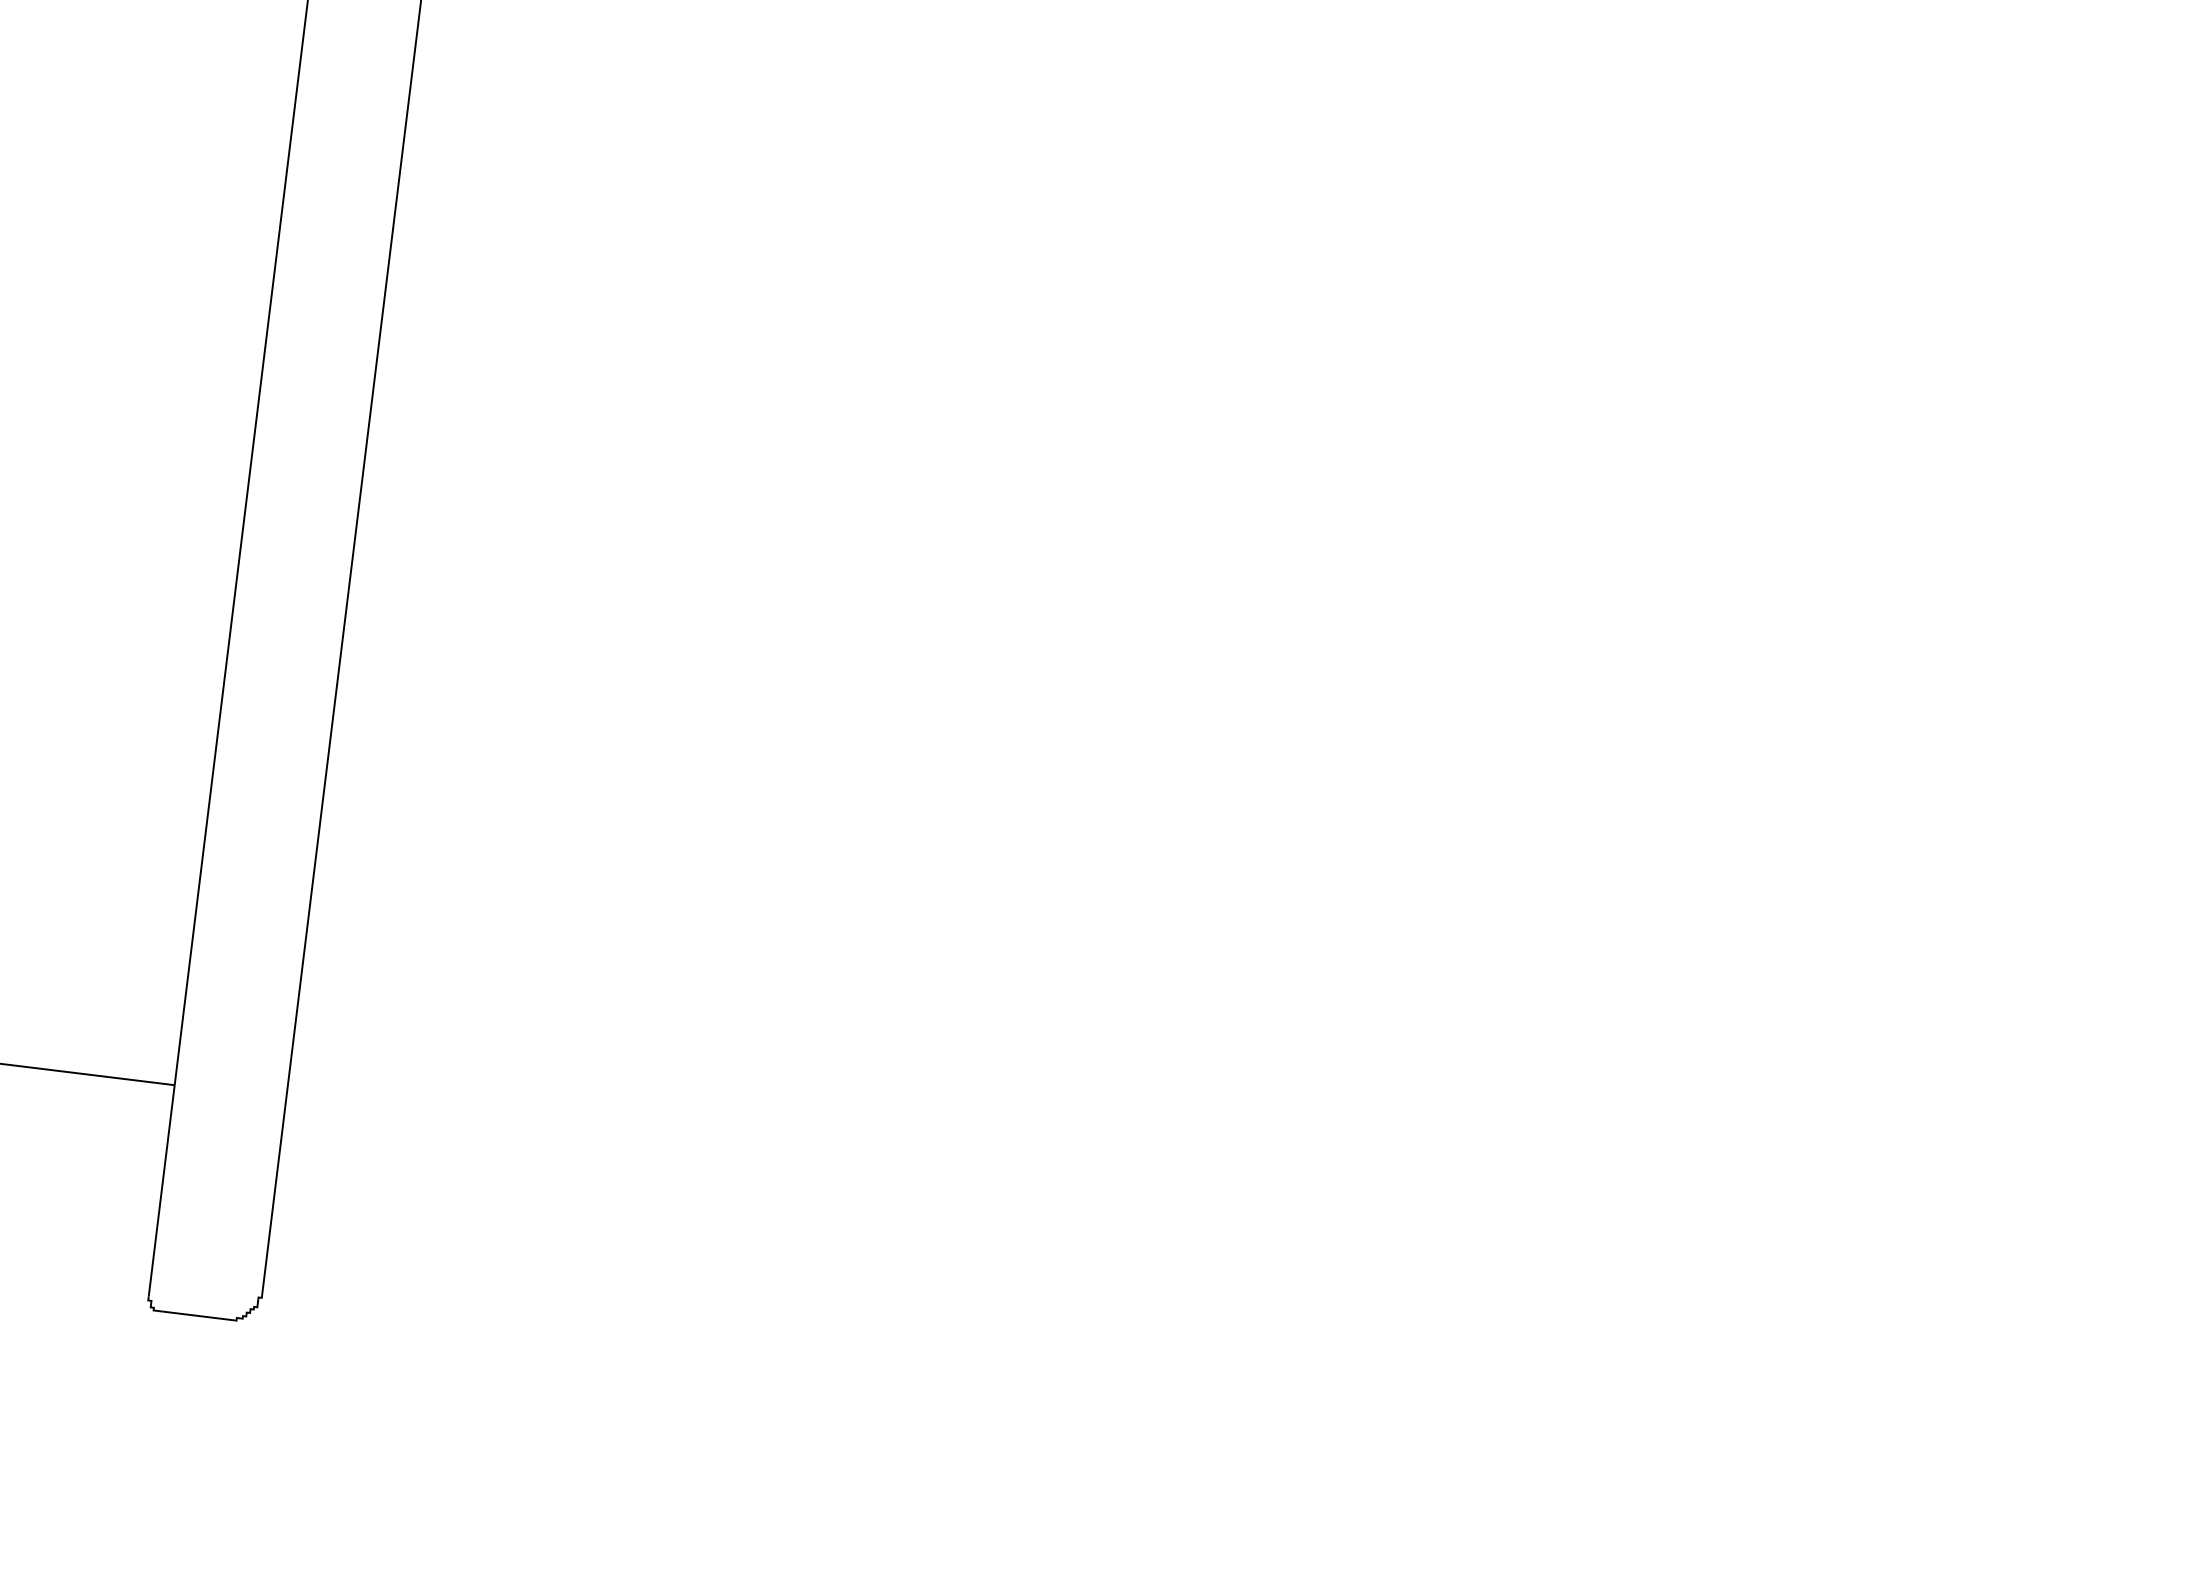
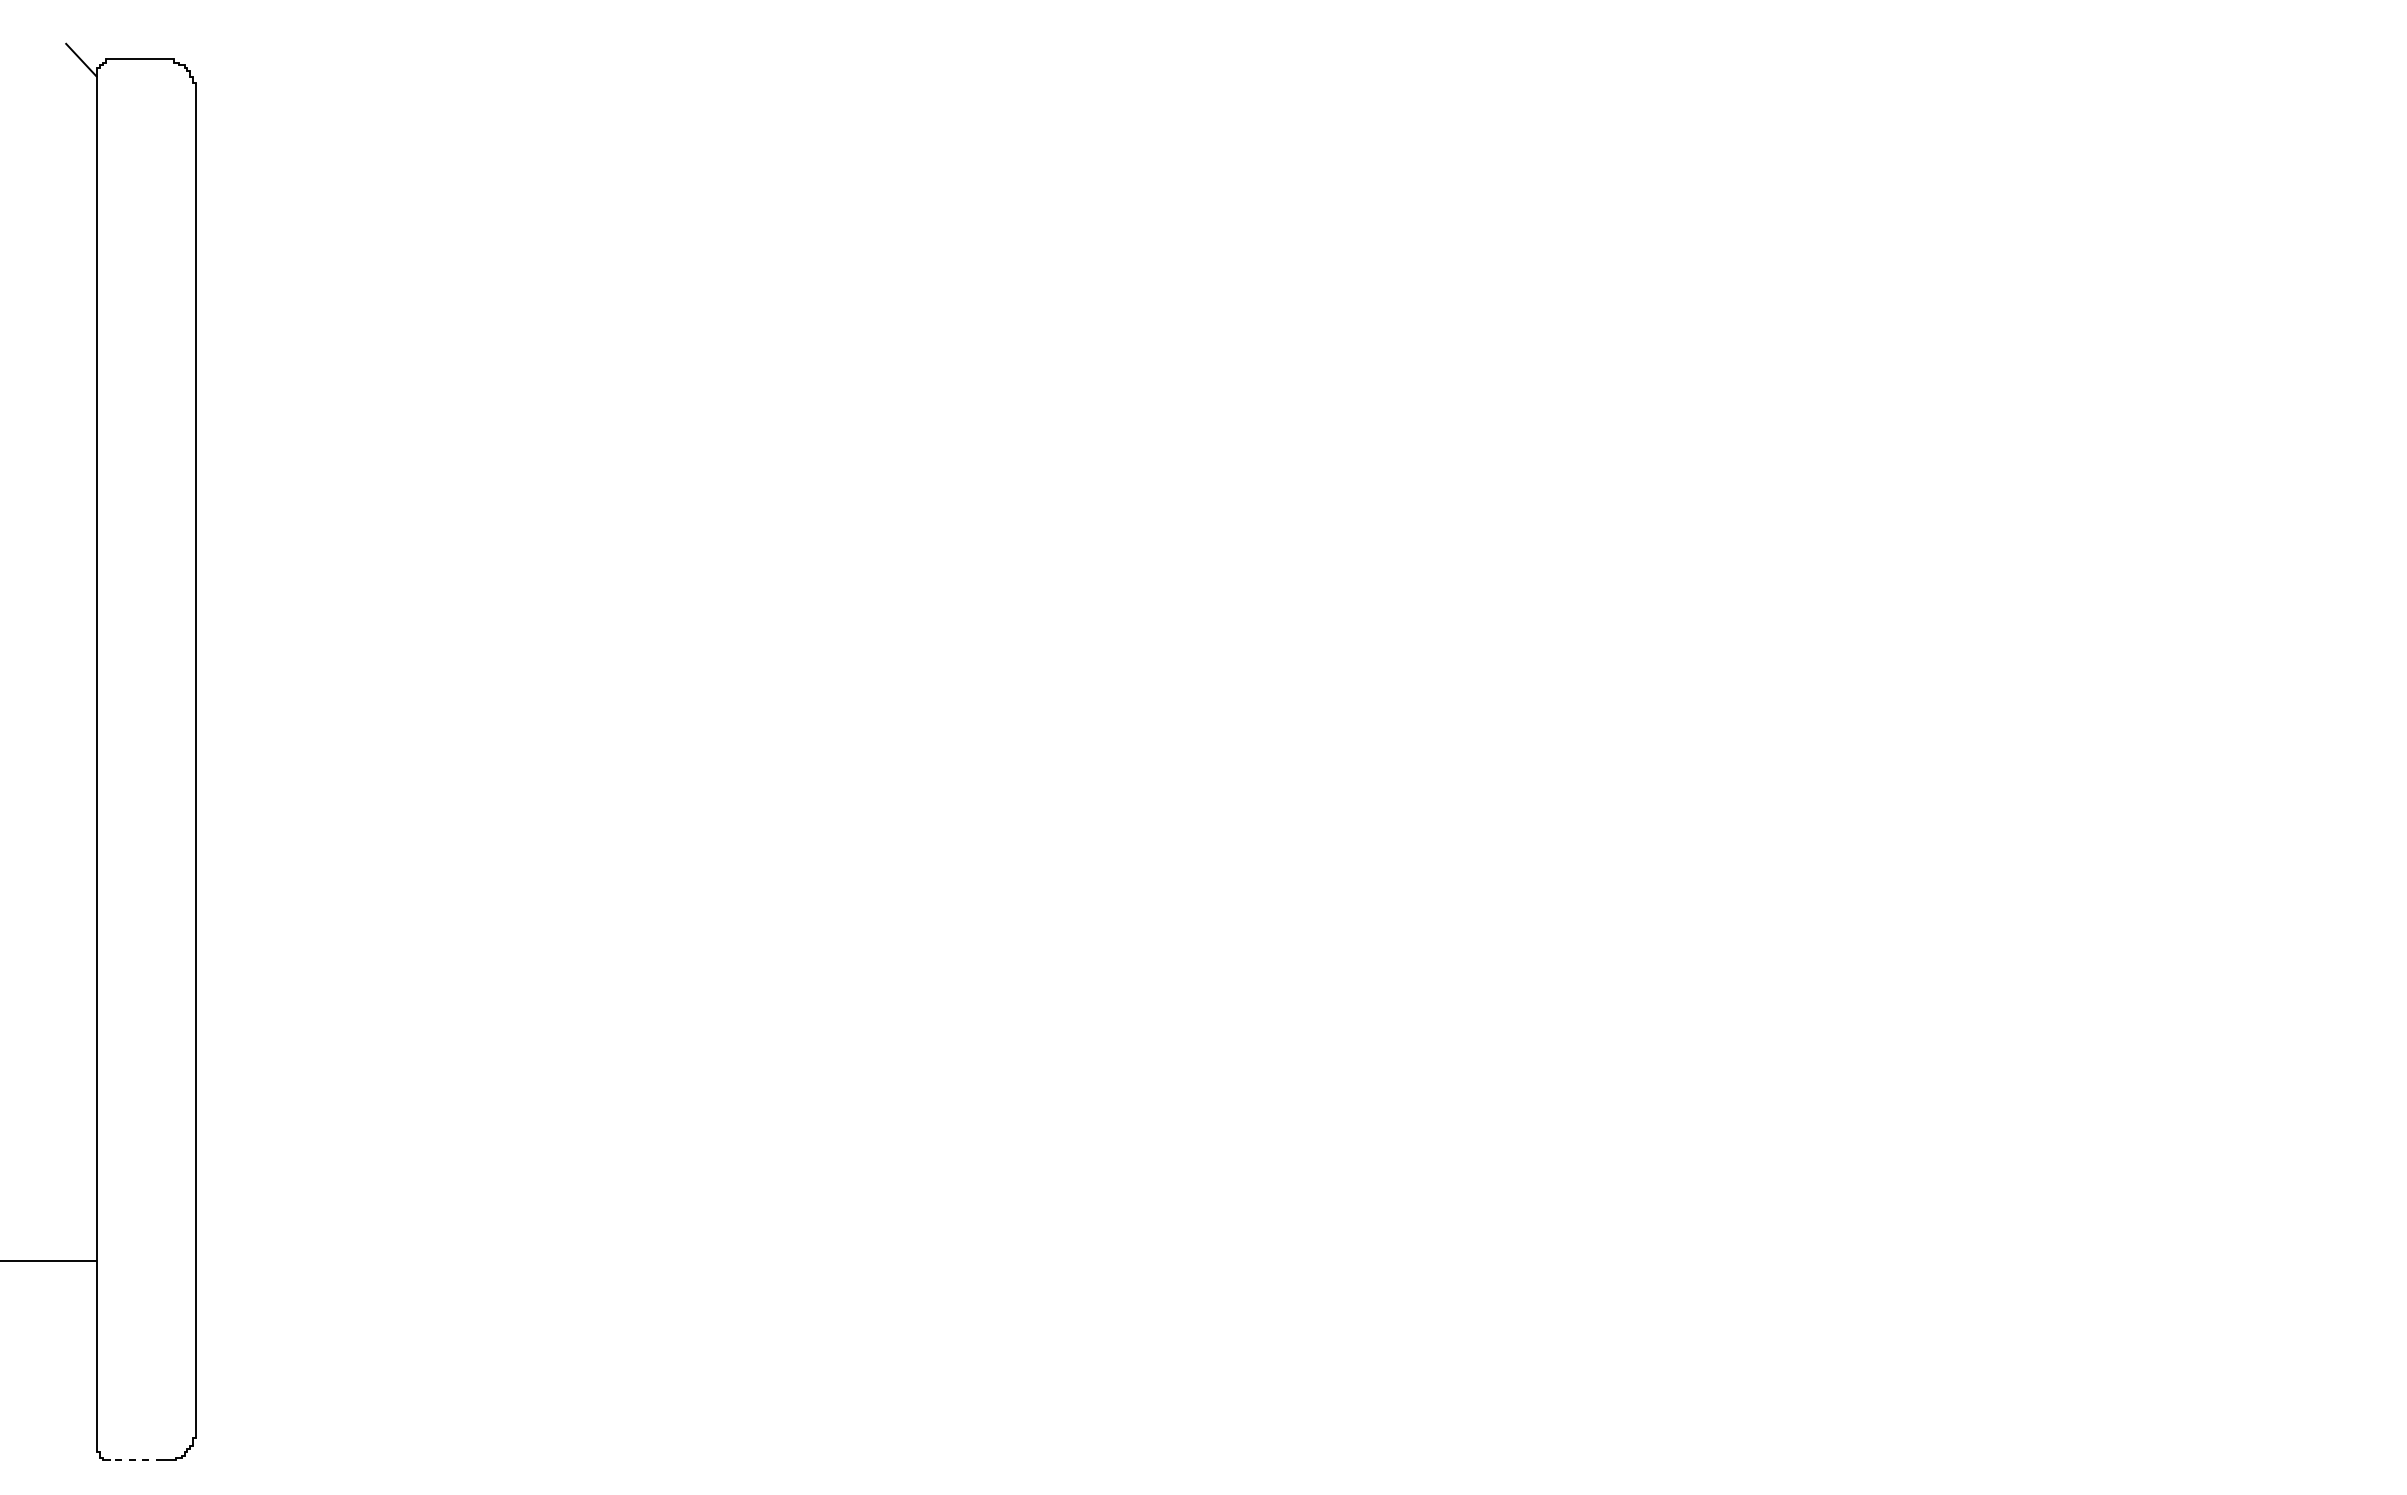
line: (191, 1315) -> (136, 1460), solid -> dashed

